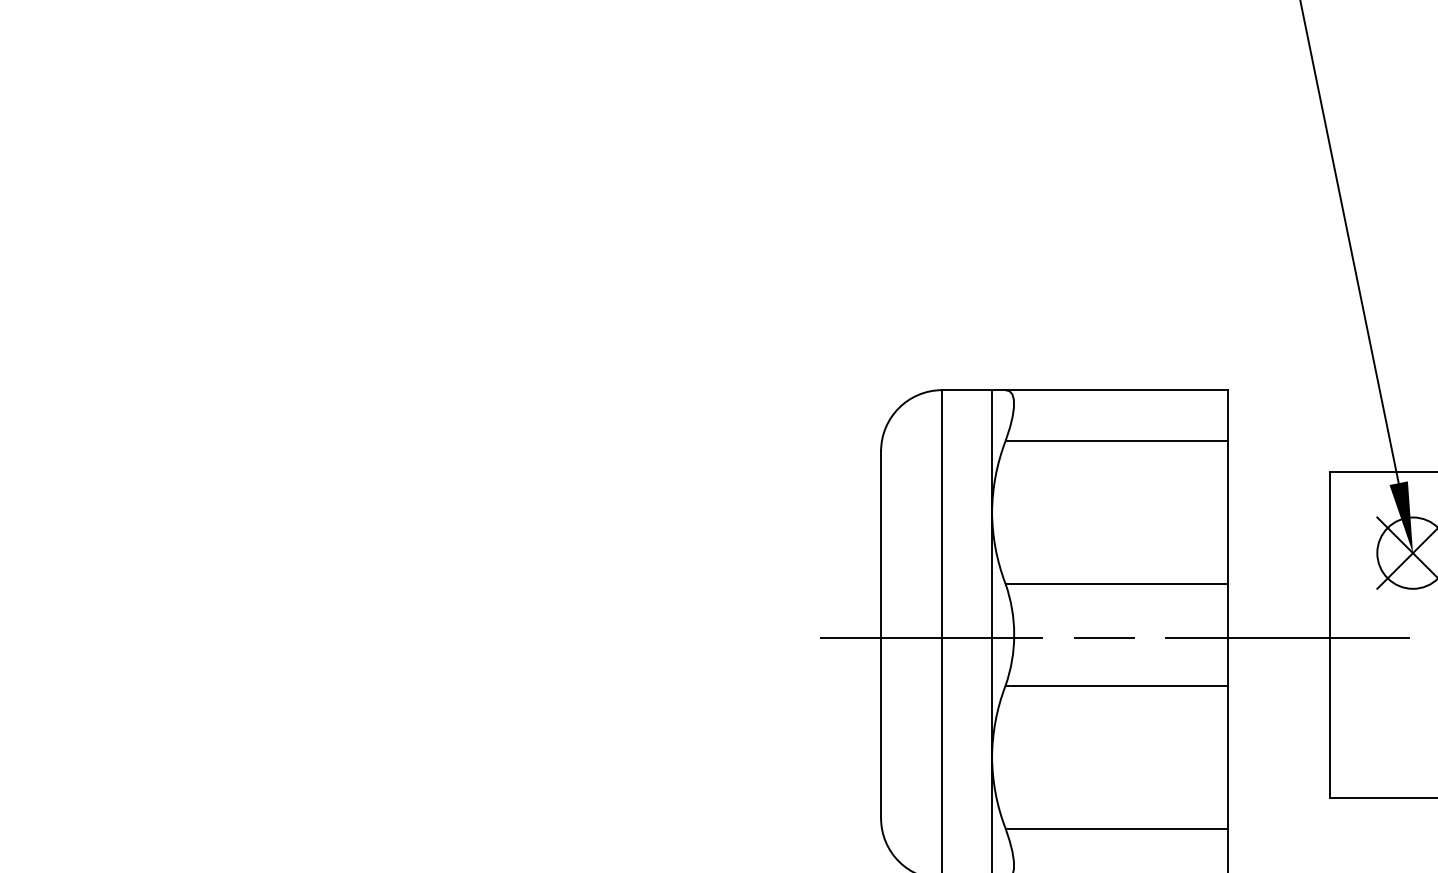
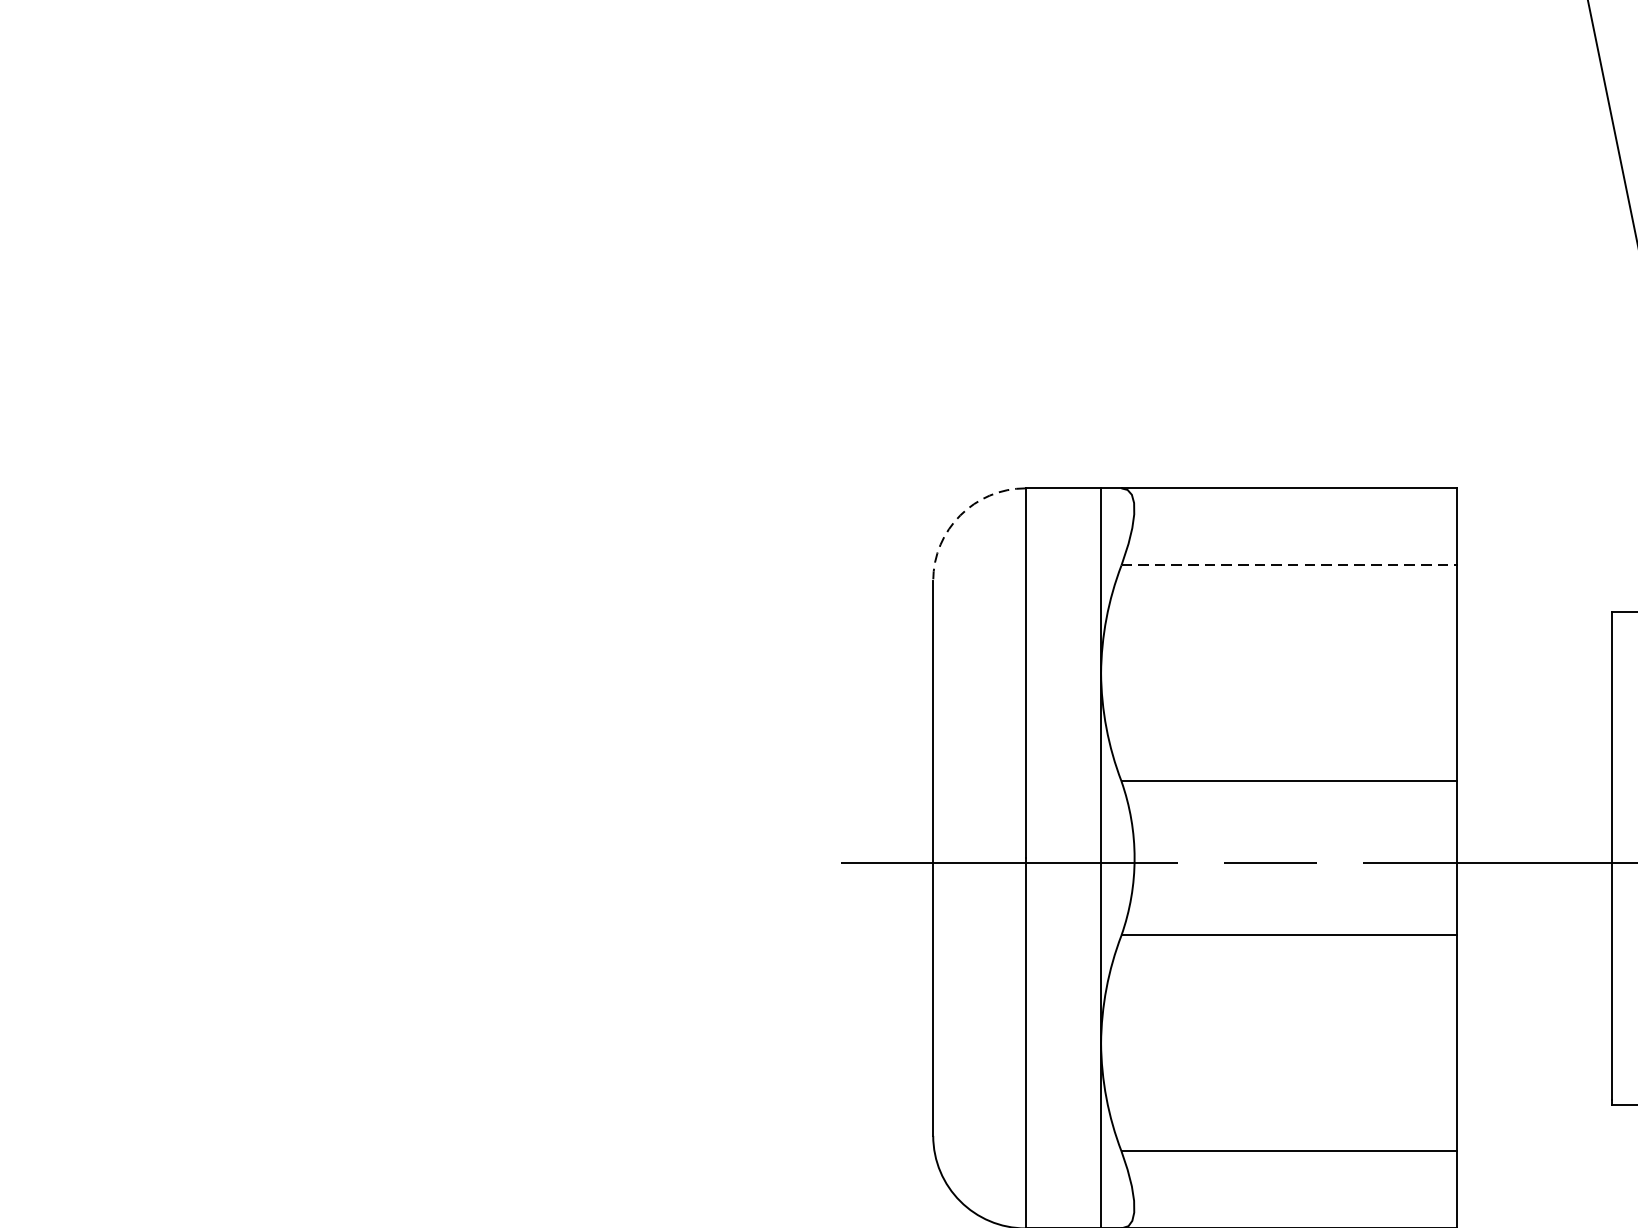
arc: (898, 408) -> (959, 516), solid -> dashed
line: (1117, 441) -> (1290, 566), solid -> dashed

